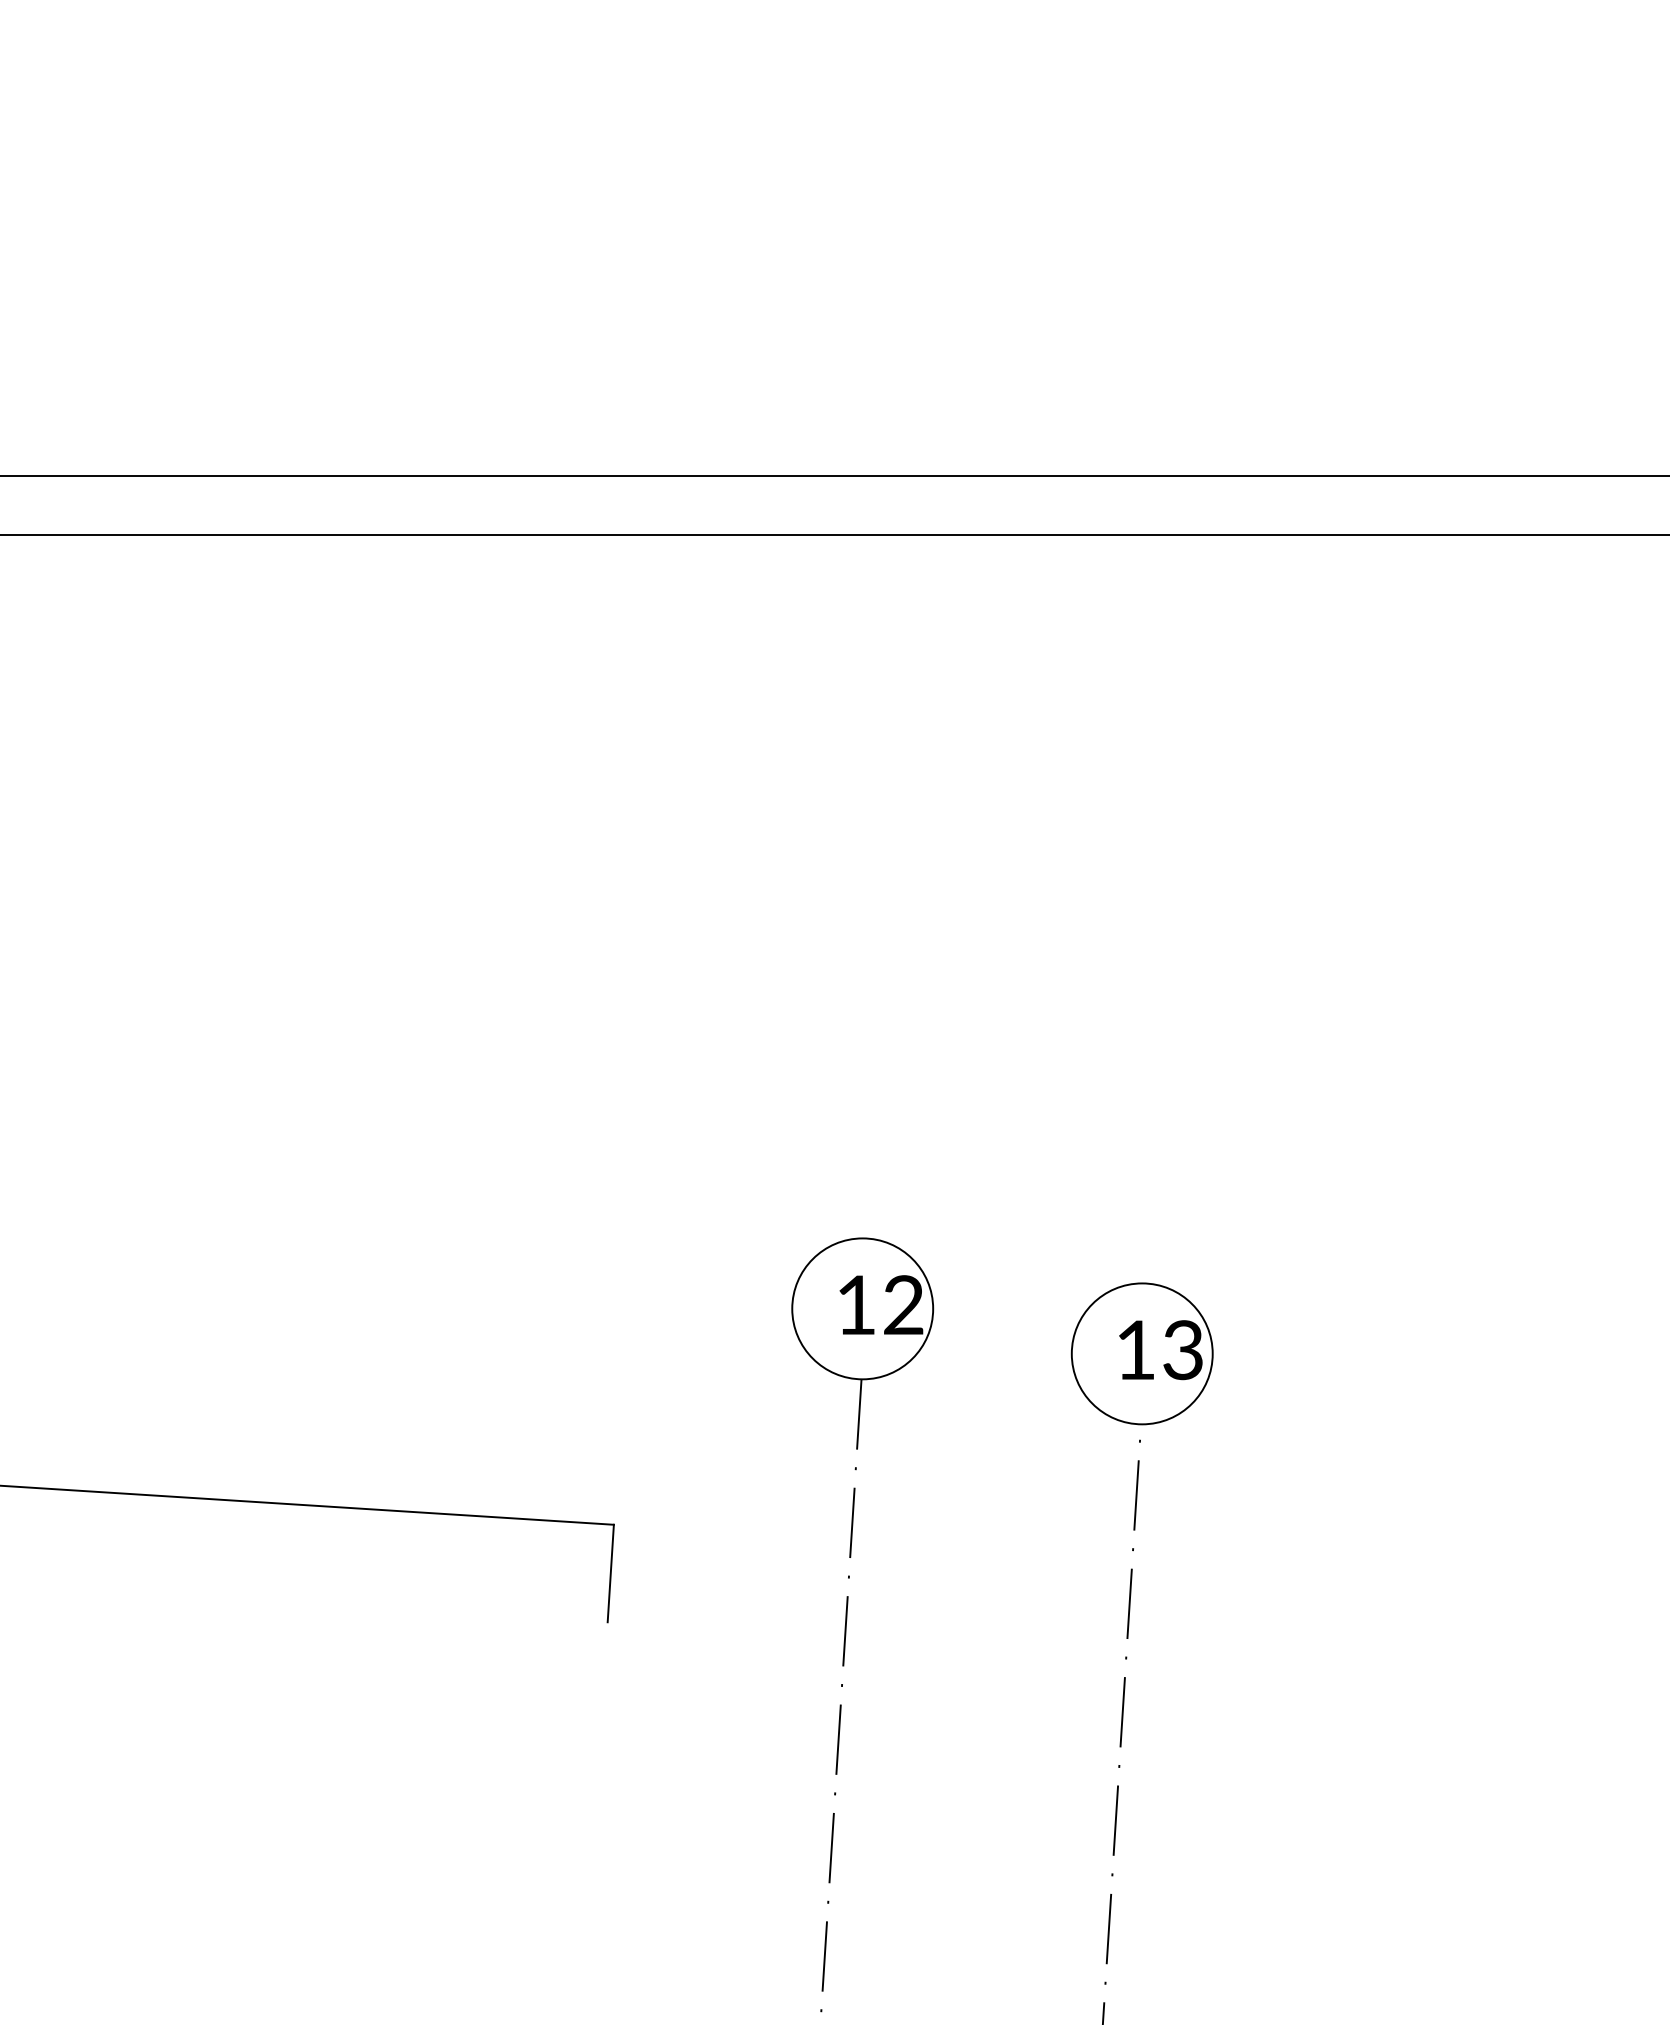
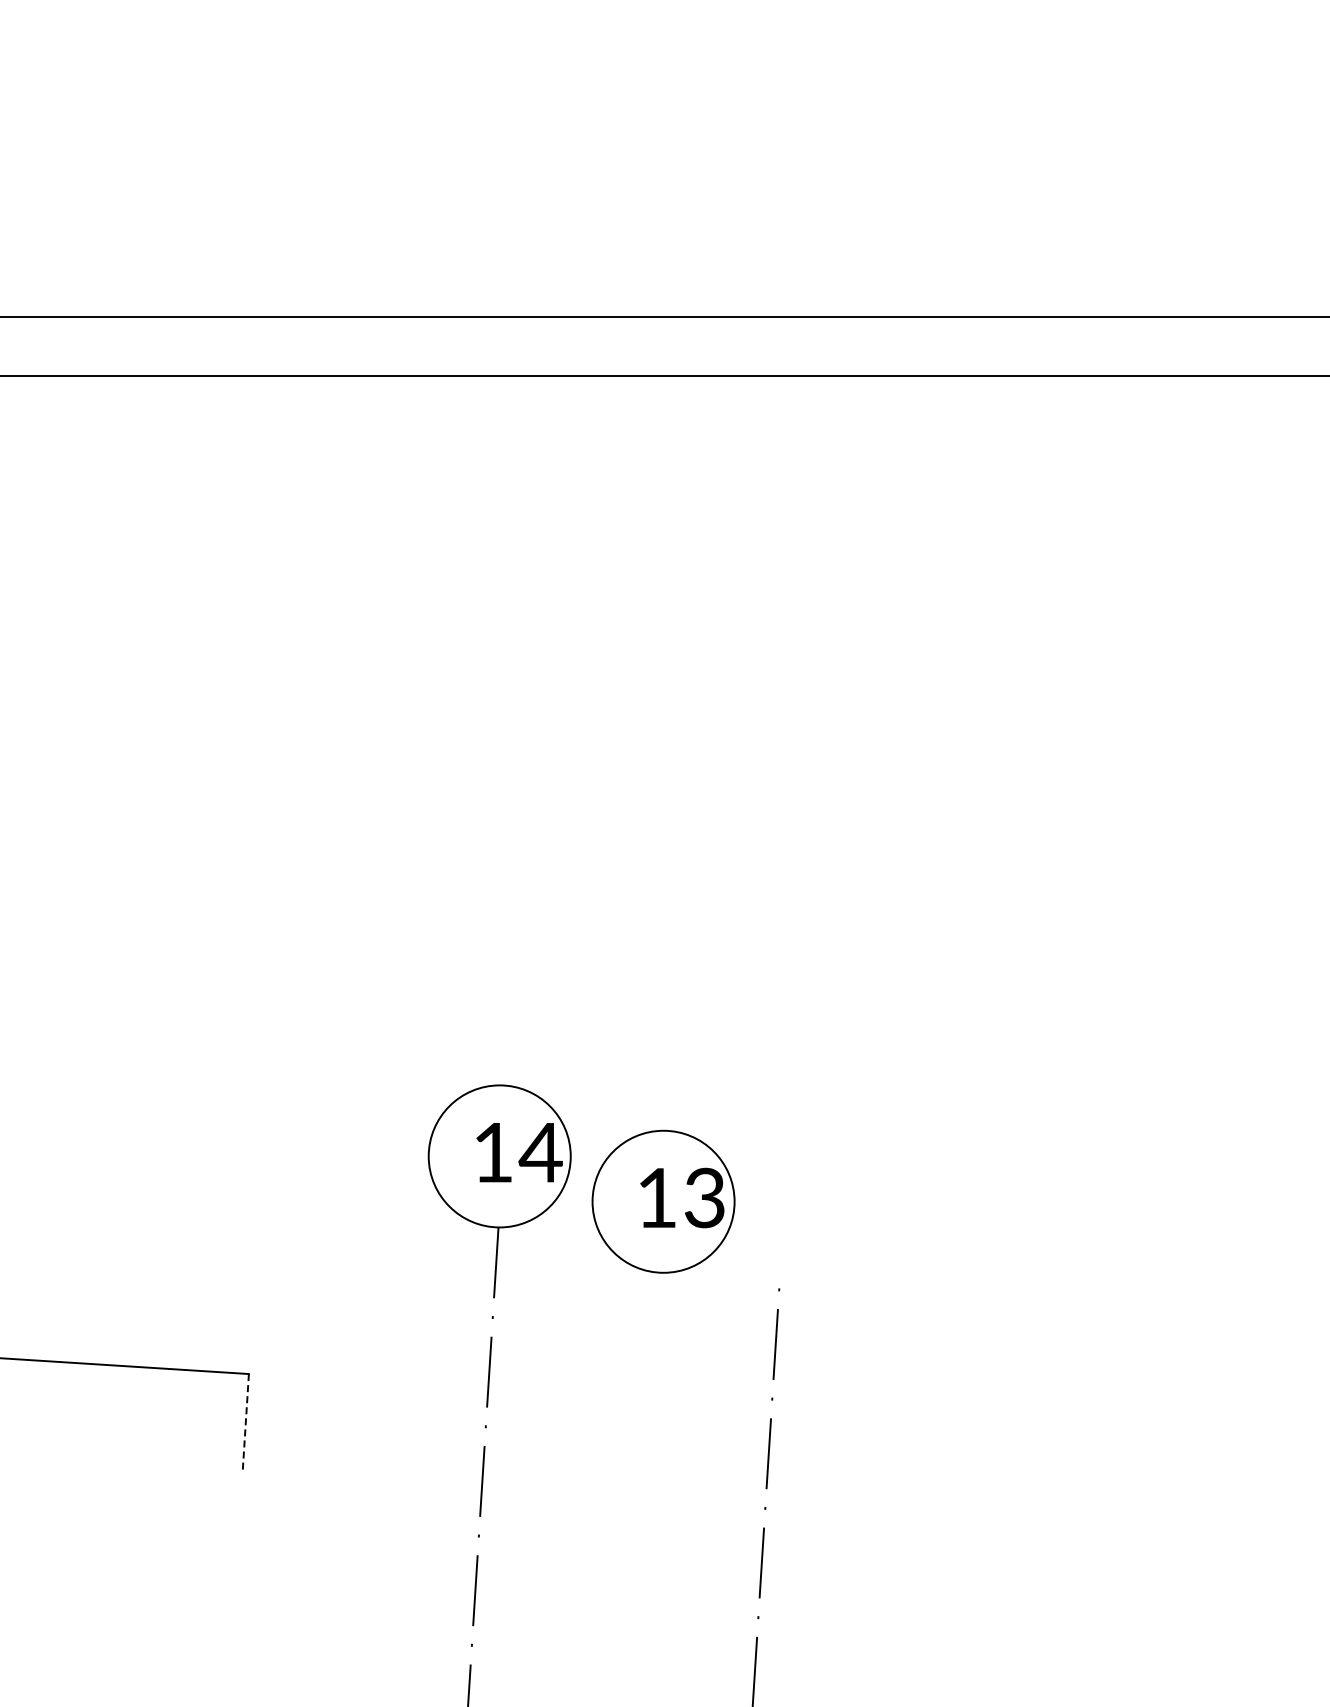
text: (903, 1304) -> (540, 1152), 12 -> 14
part: (1141, 1353) -> (662, 1201), moved
line: (610, 1573) -> (245, 1423), solid -> dashed

